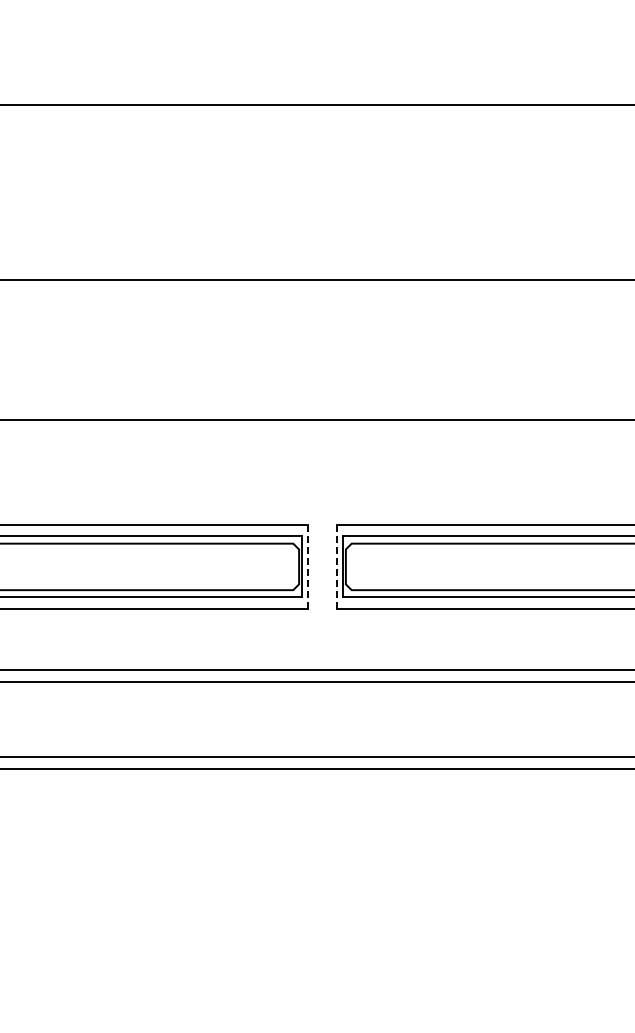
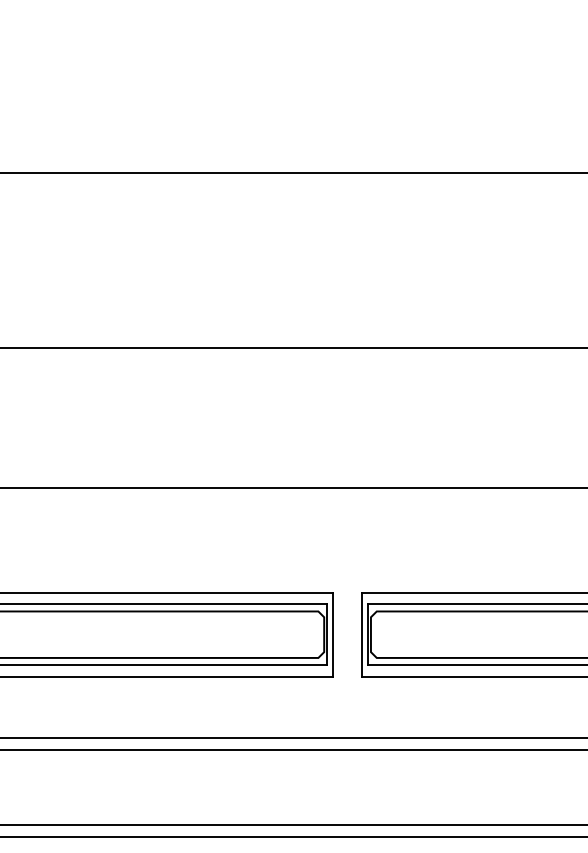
line: (307, 567) -> (332, 635), dashed -> solid
line: (337, 567) -> (362, 635), dashed -> solid

